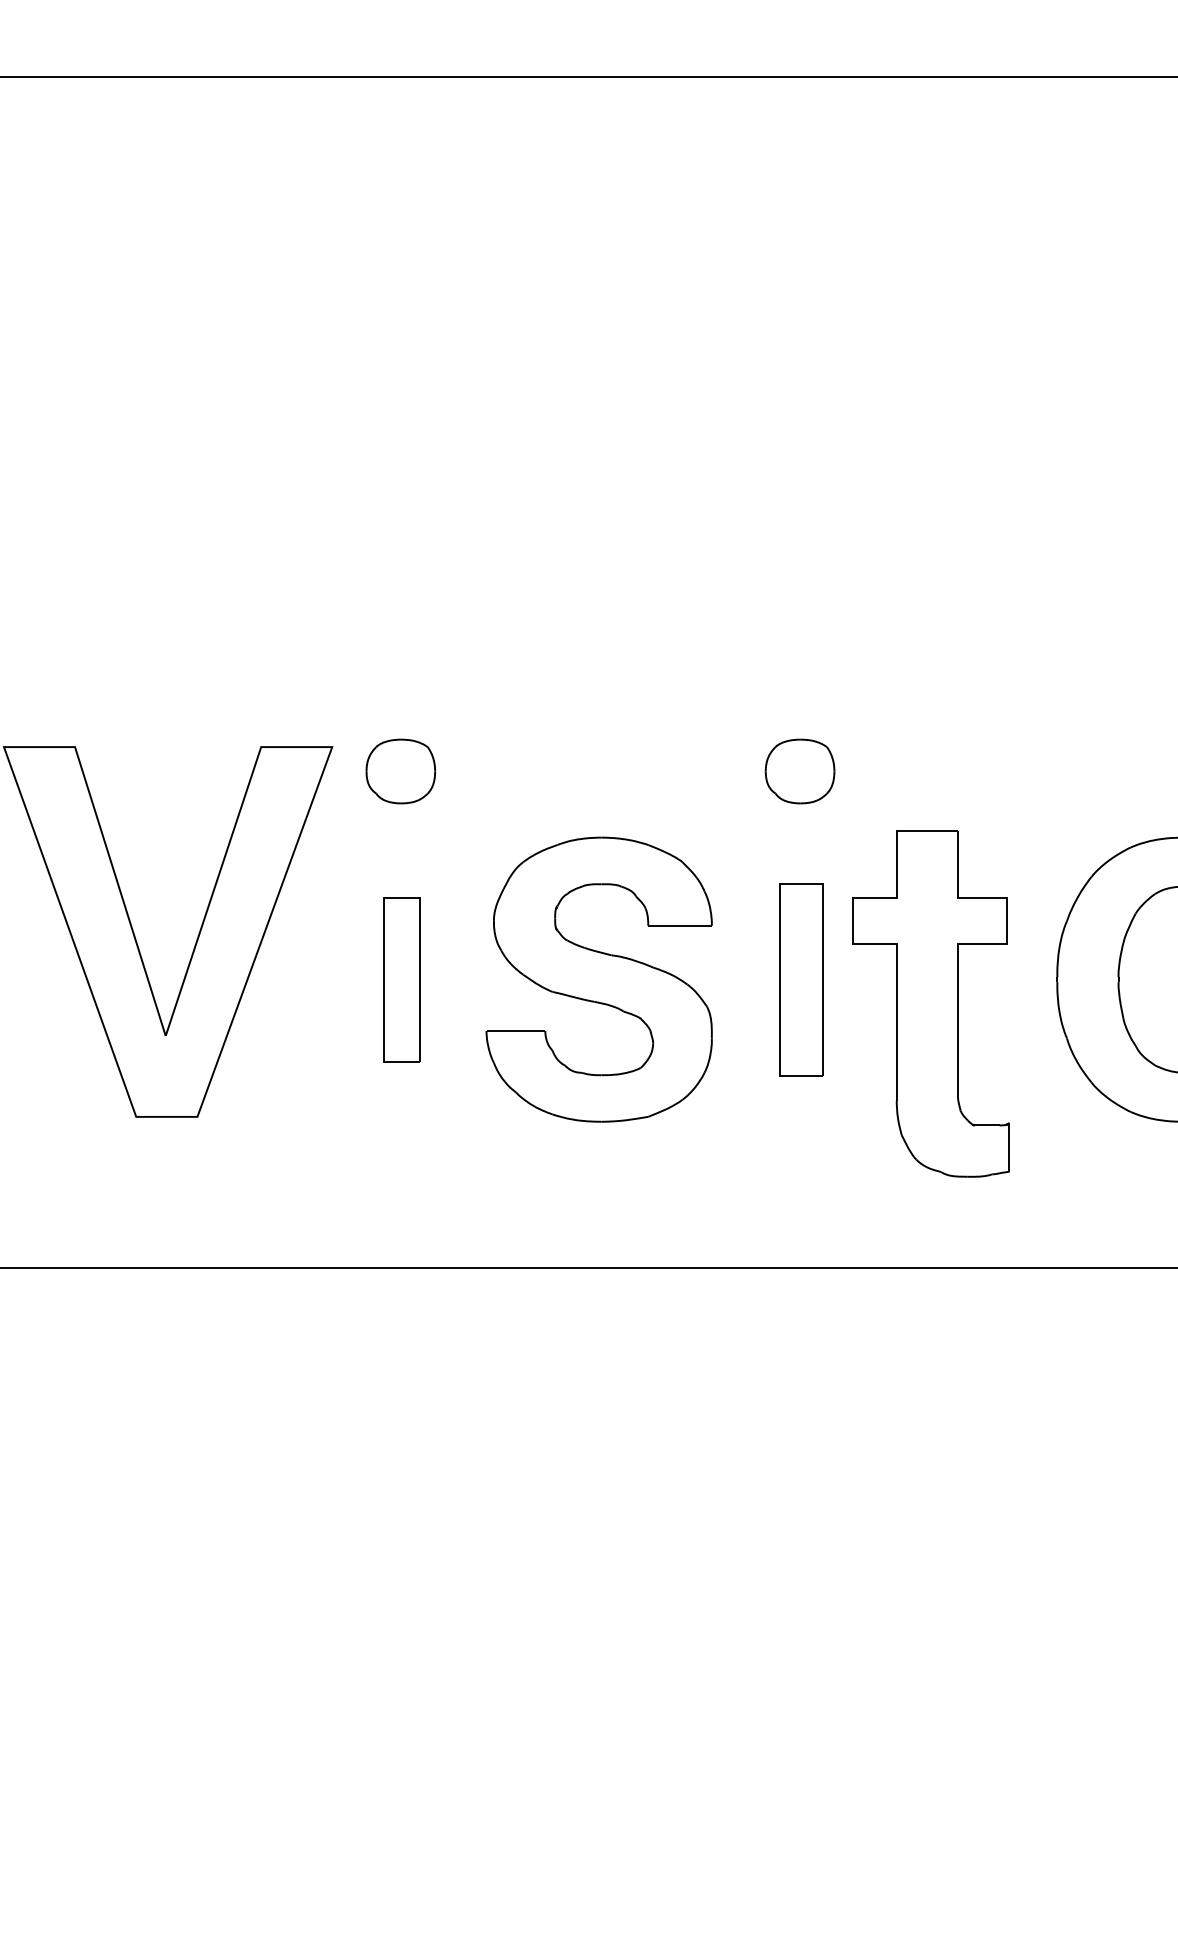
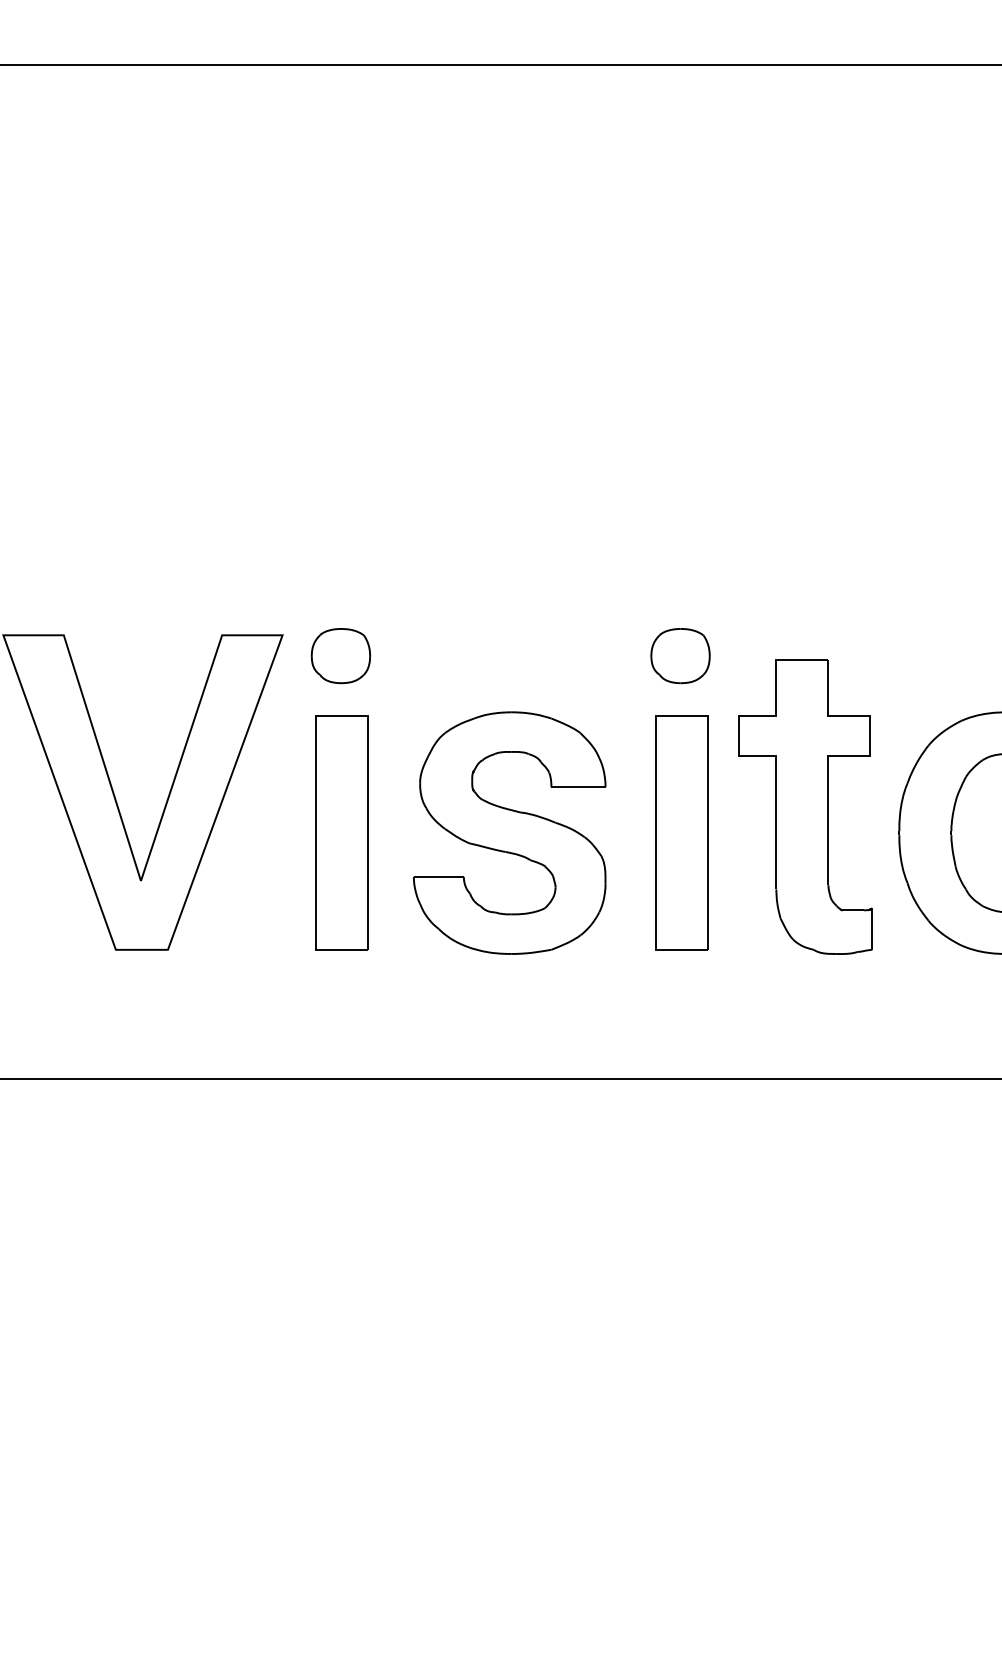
part: (401, 979) -> (341, 832), size x1.67
part: (801, 979) -> (681, 832), size x1.43
part: (930, 1003) -> (805, 806), moved

